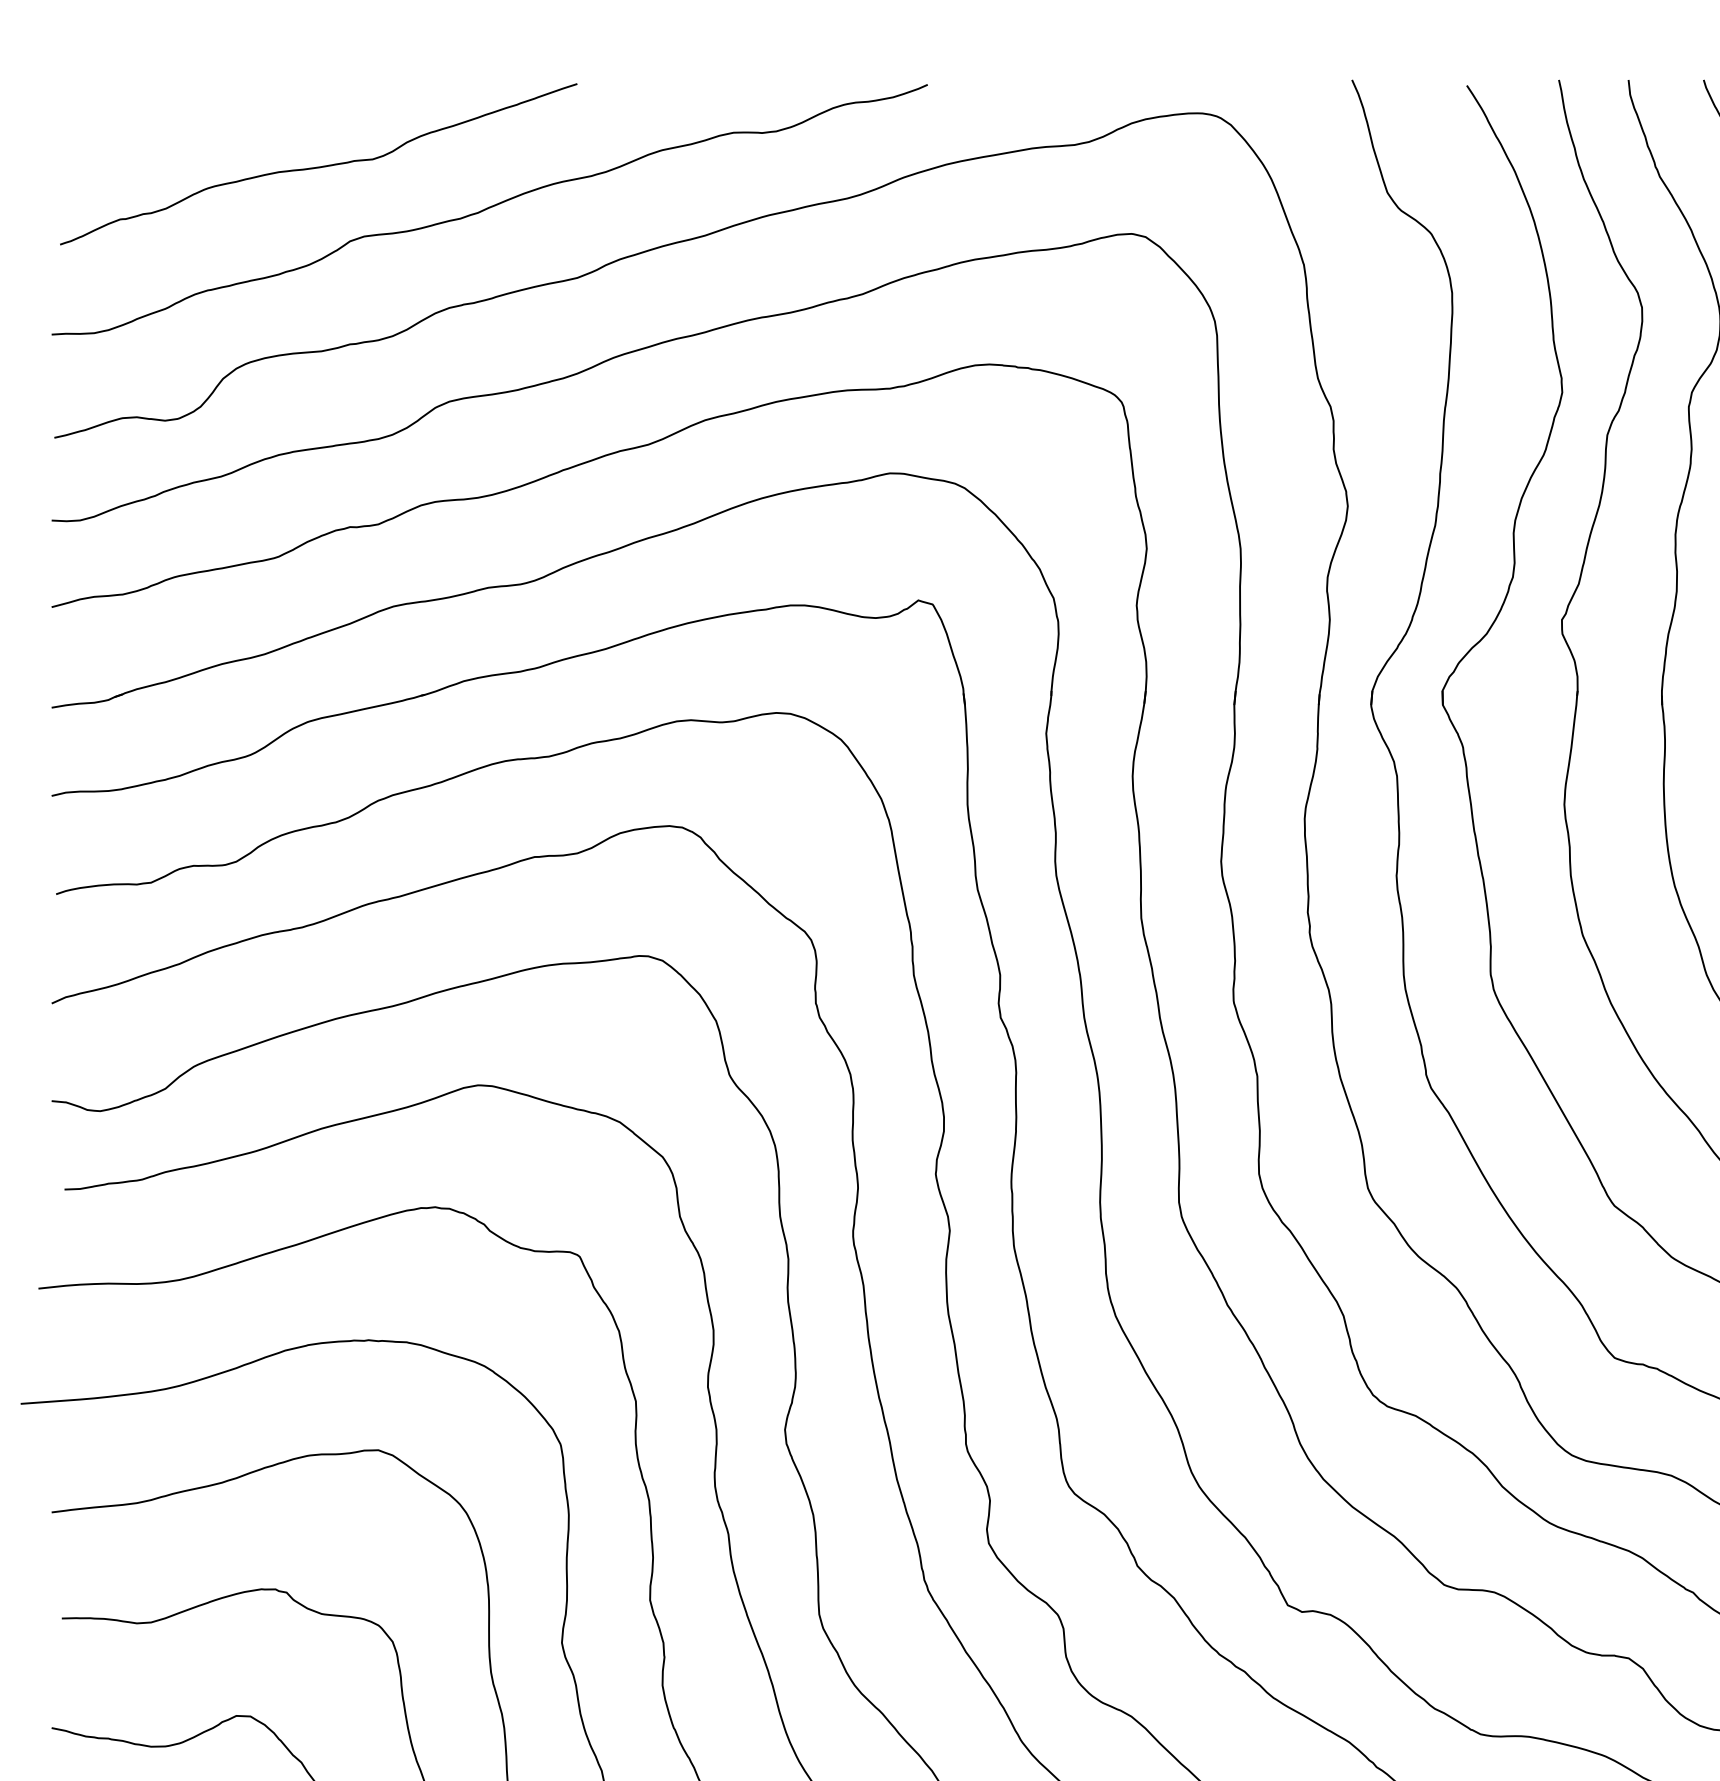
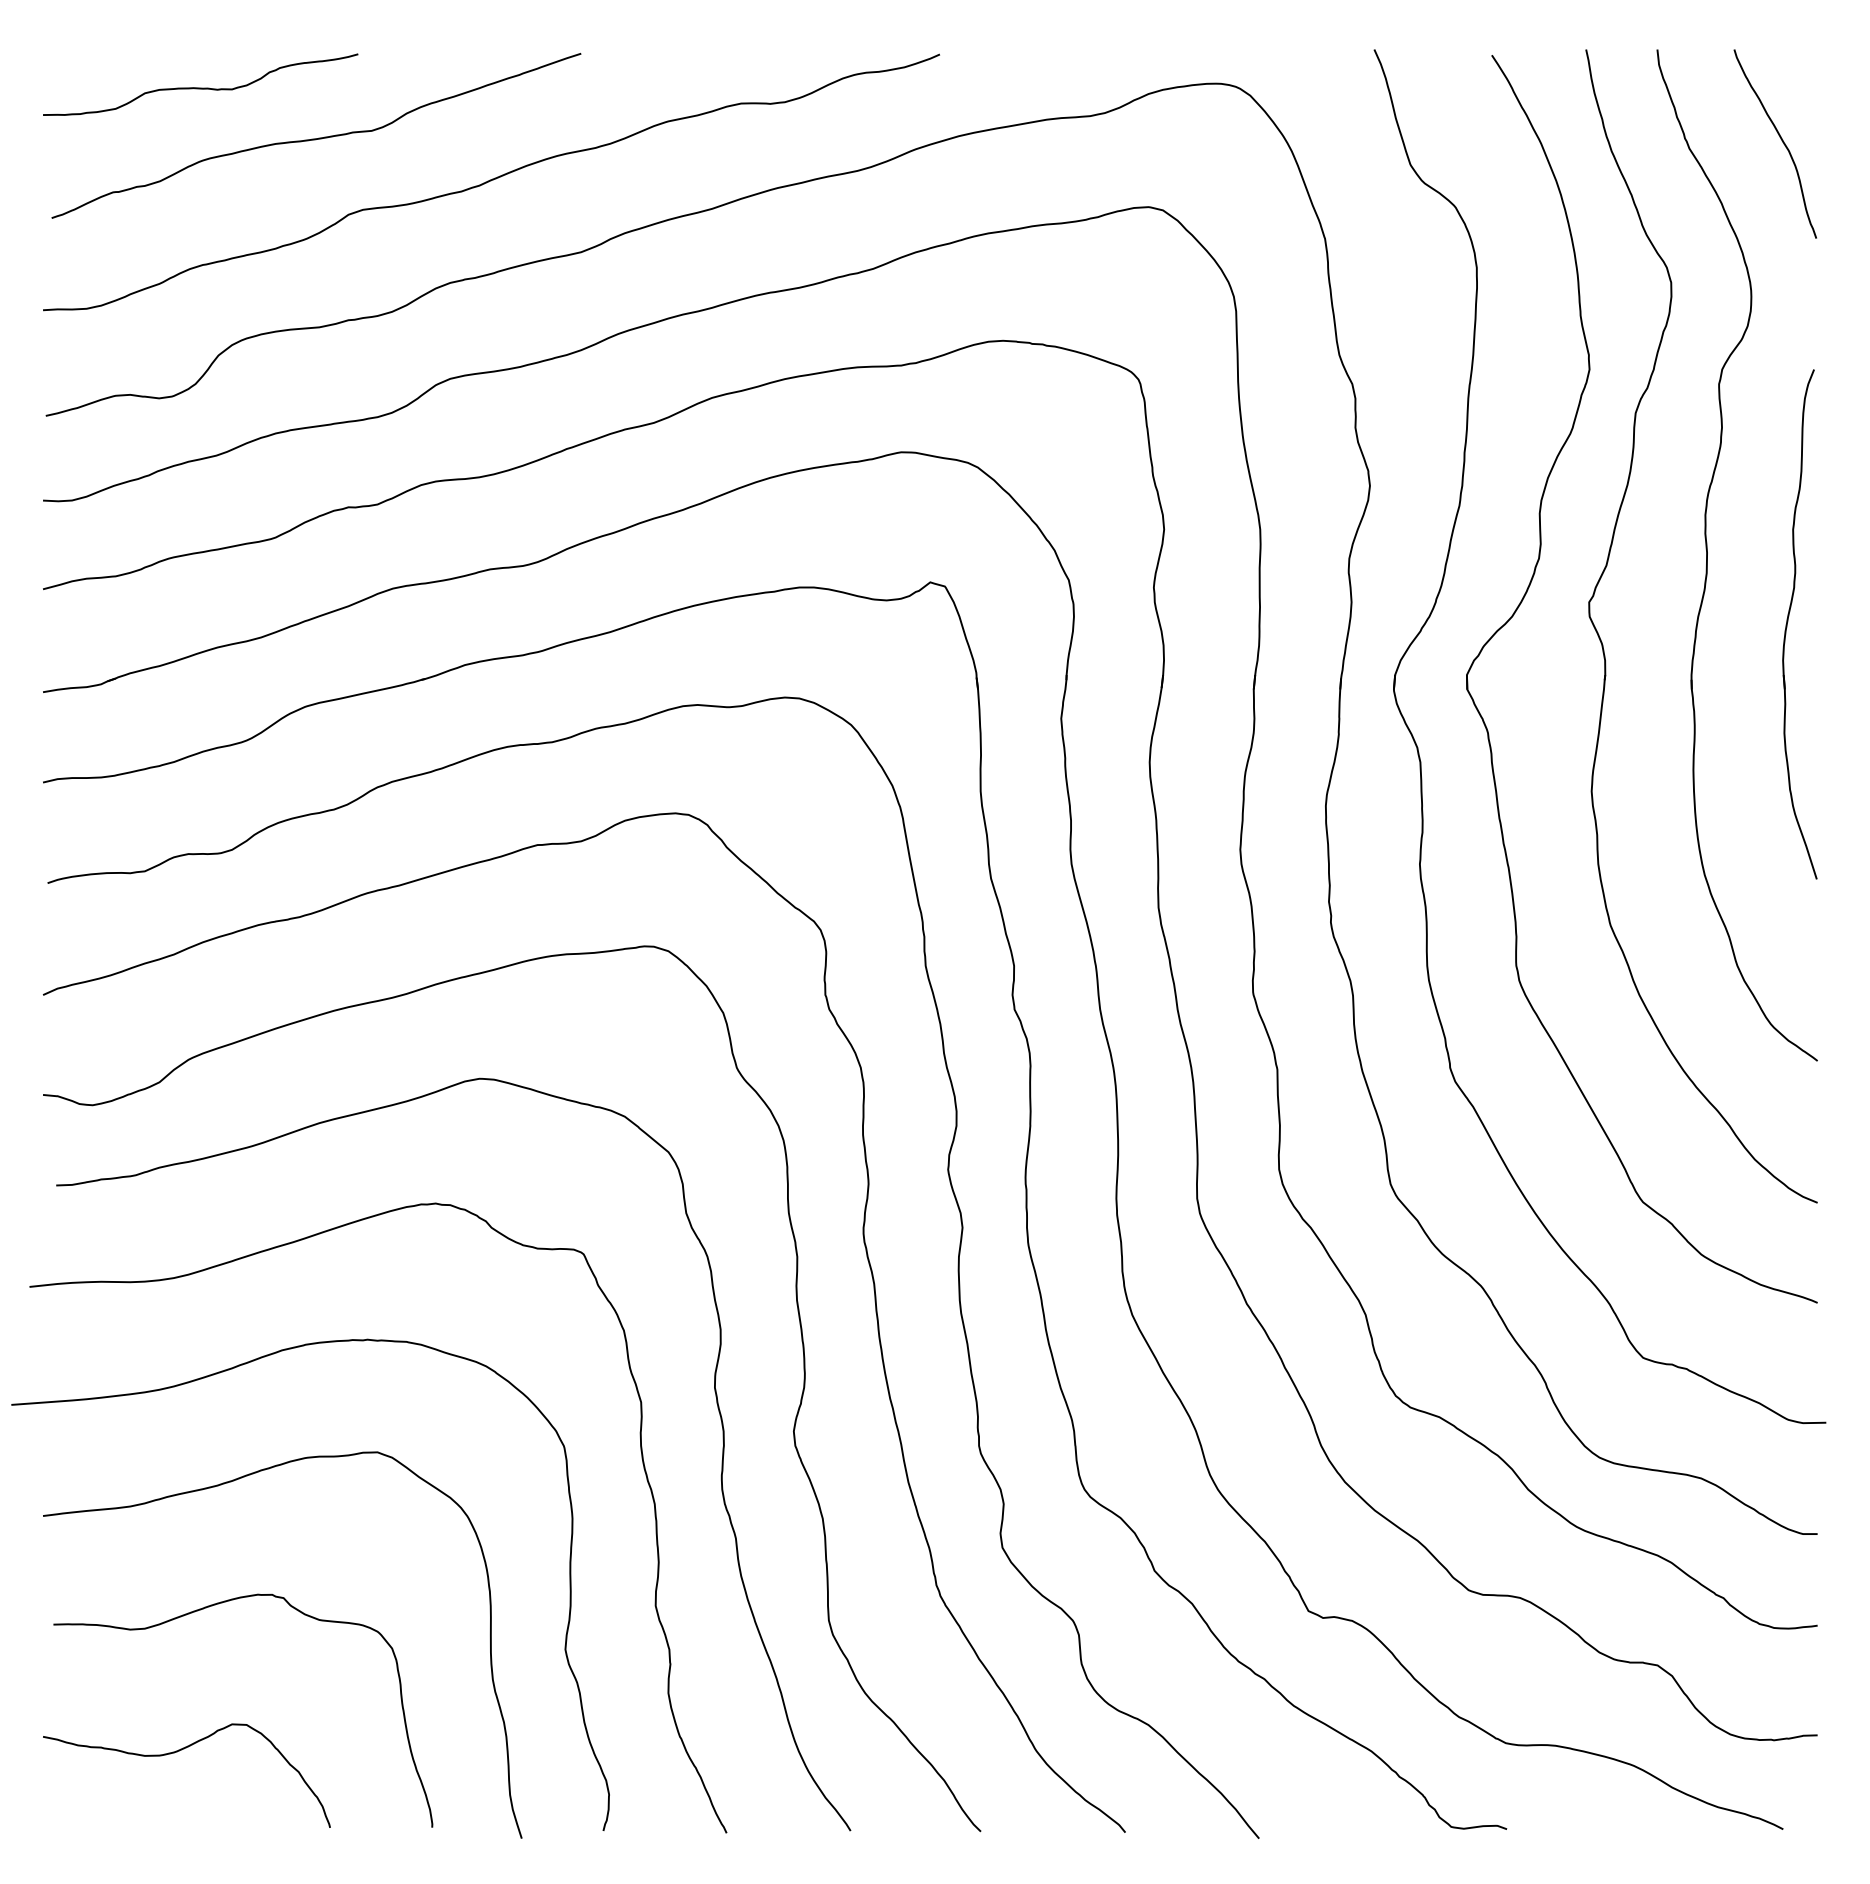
curve: (205, 117) -> (200, 87), added

